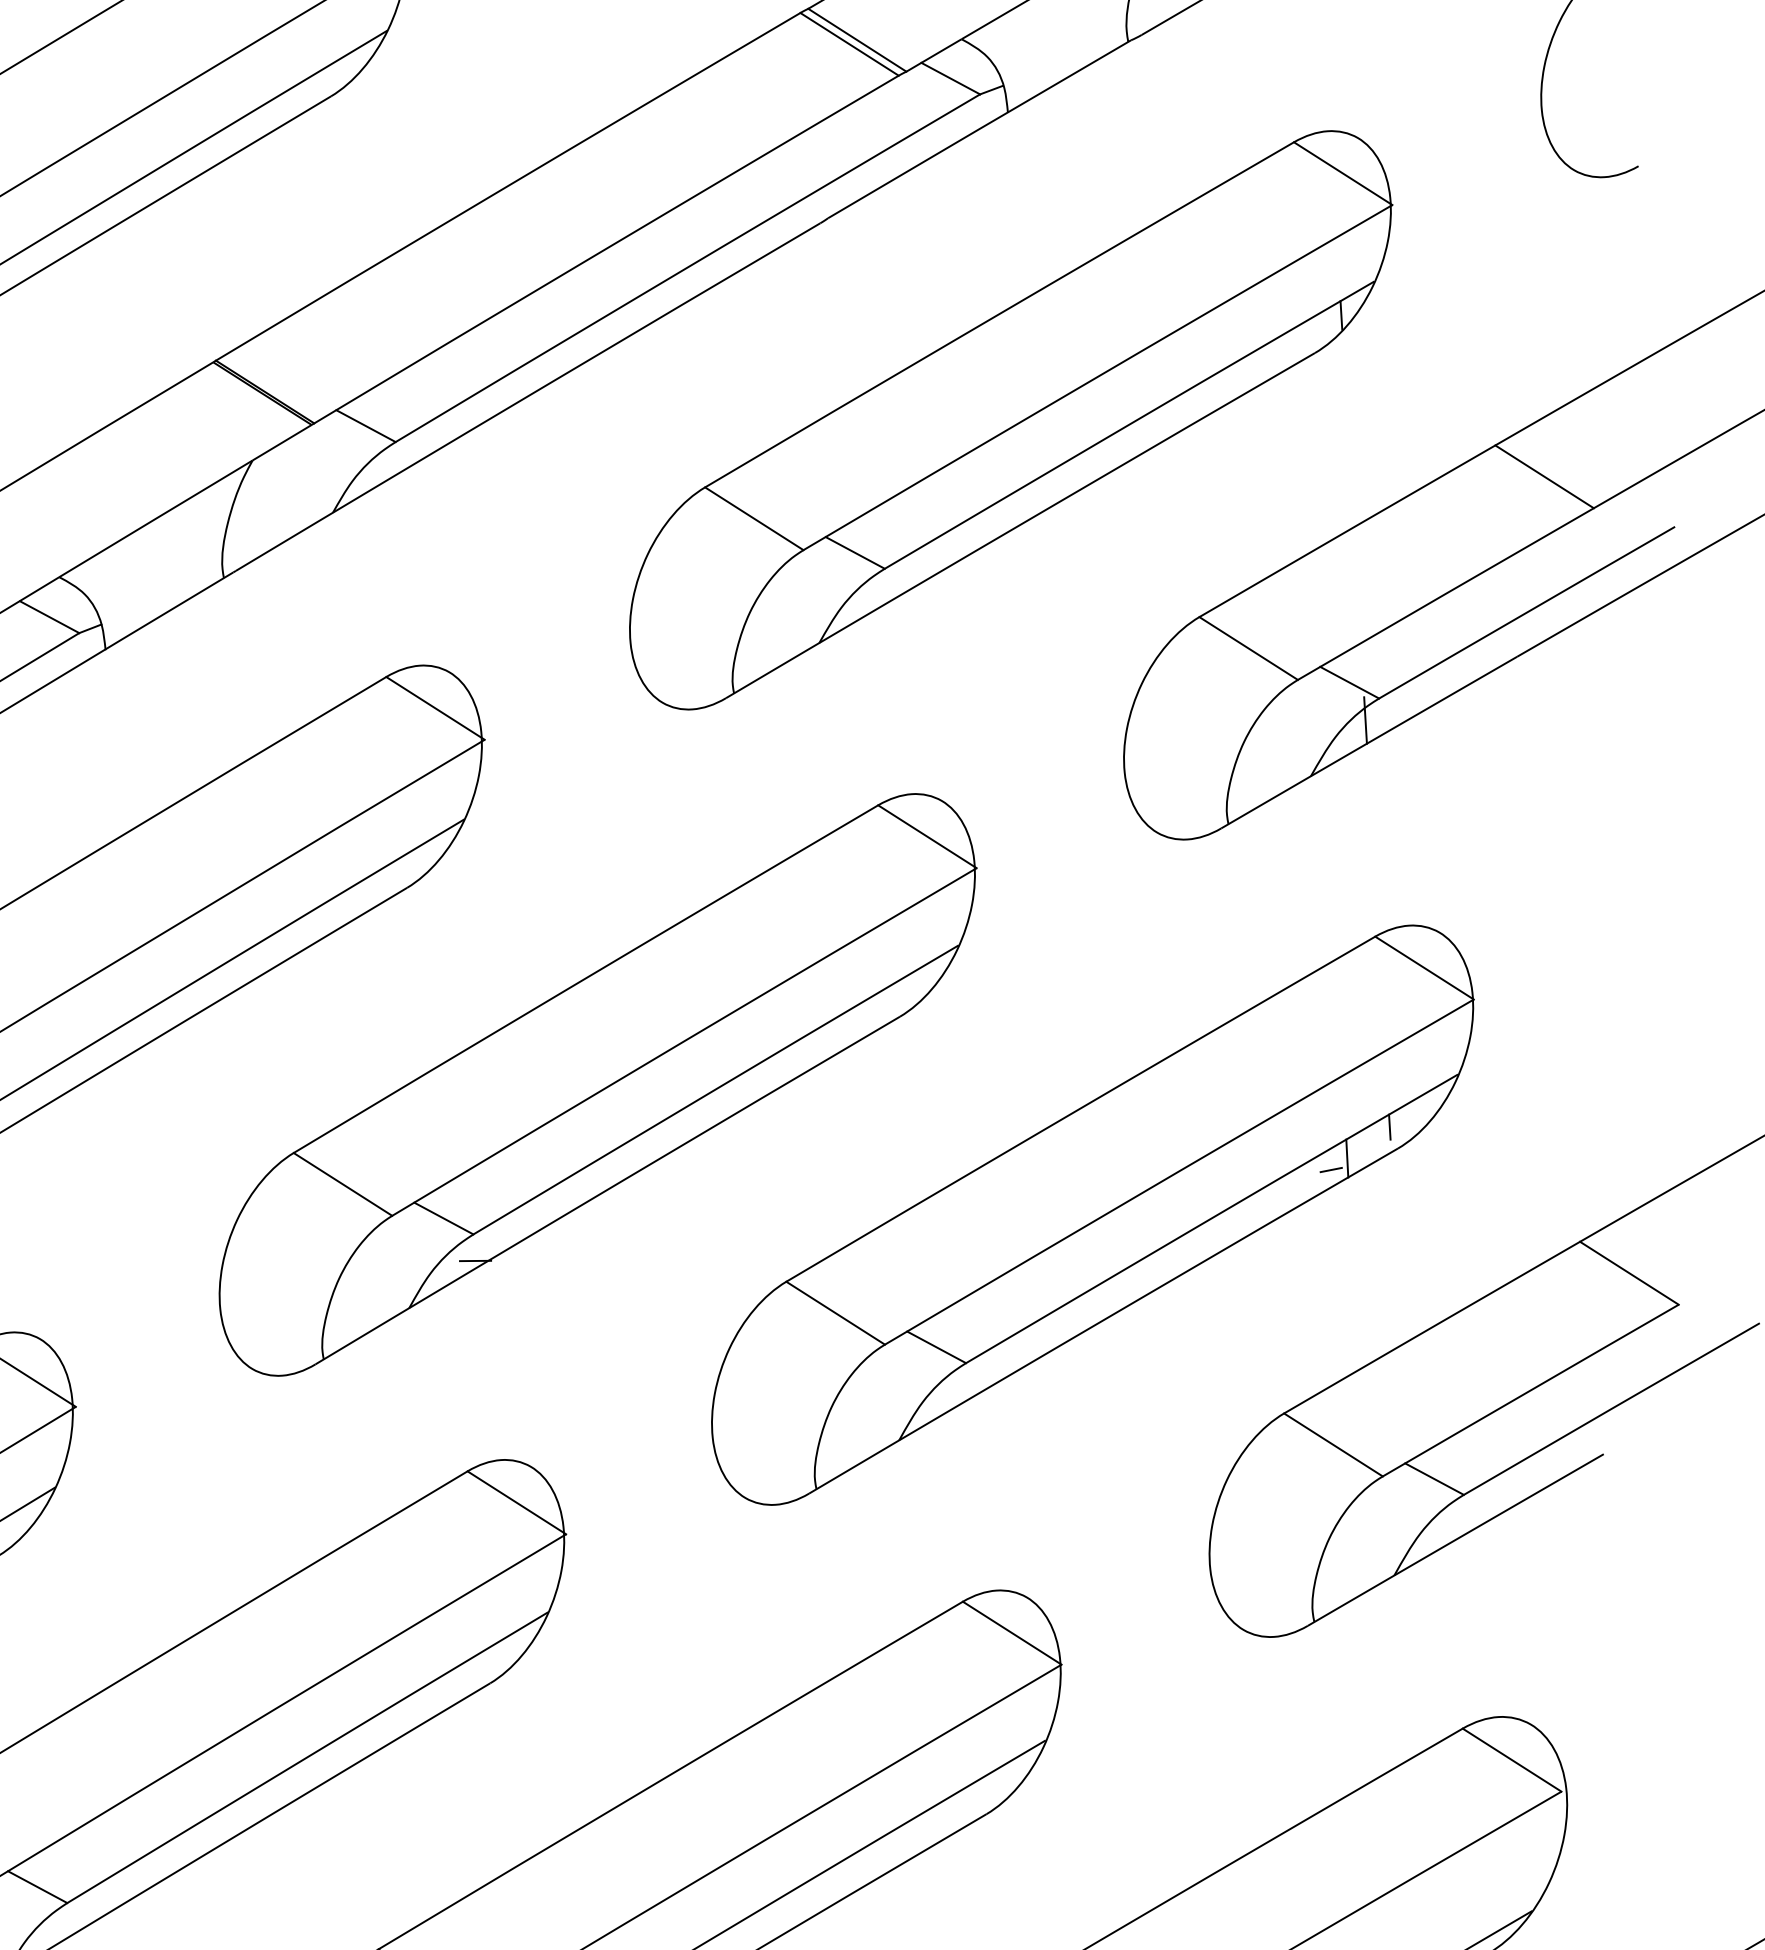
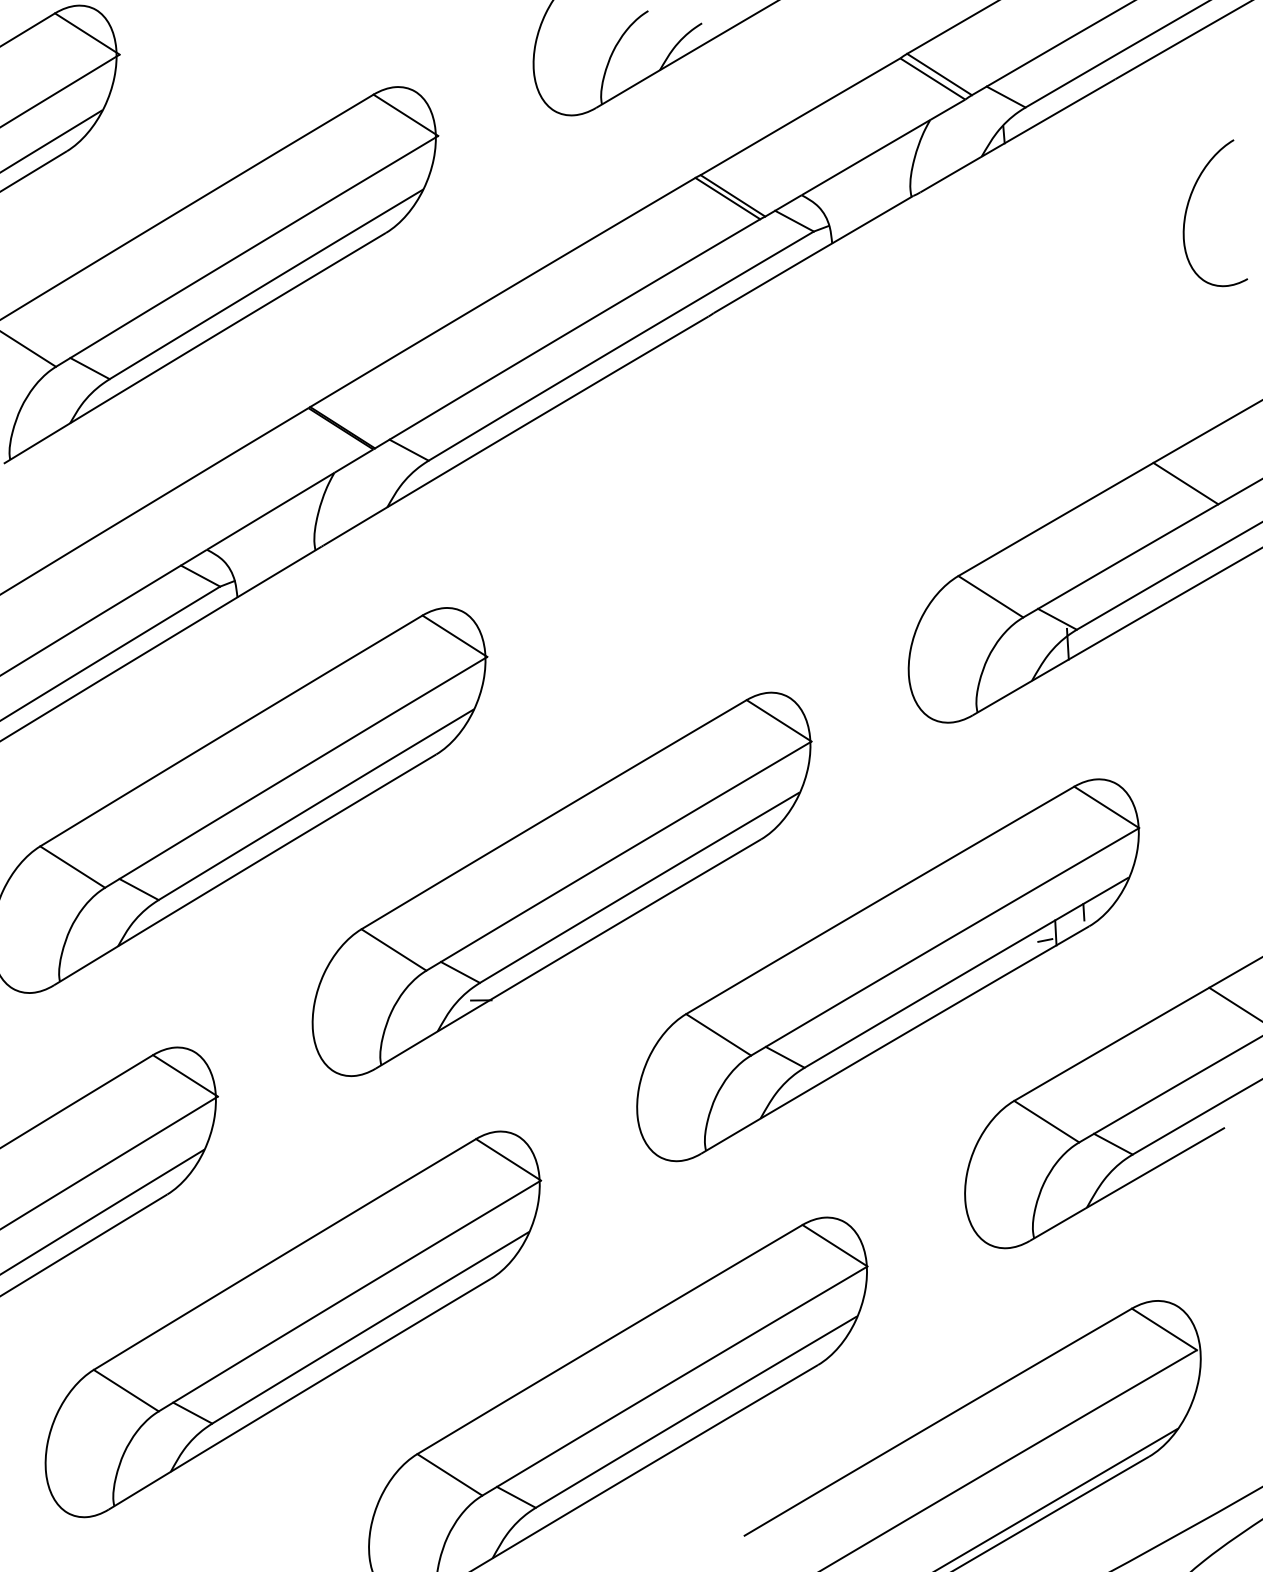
part: (1011, 418) -> (834, 445), removed

